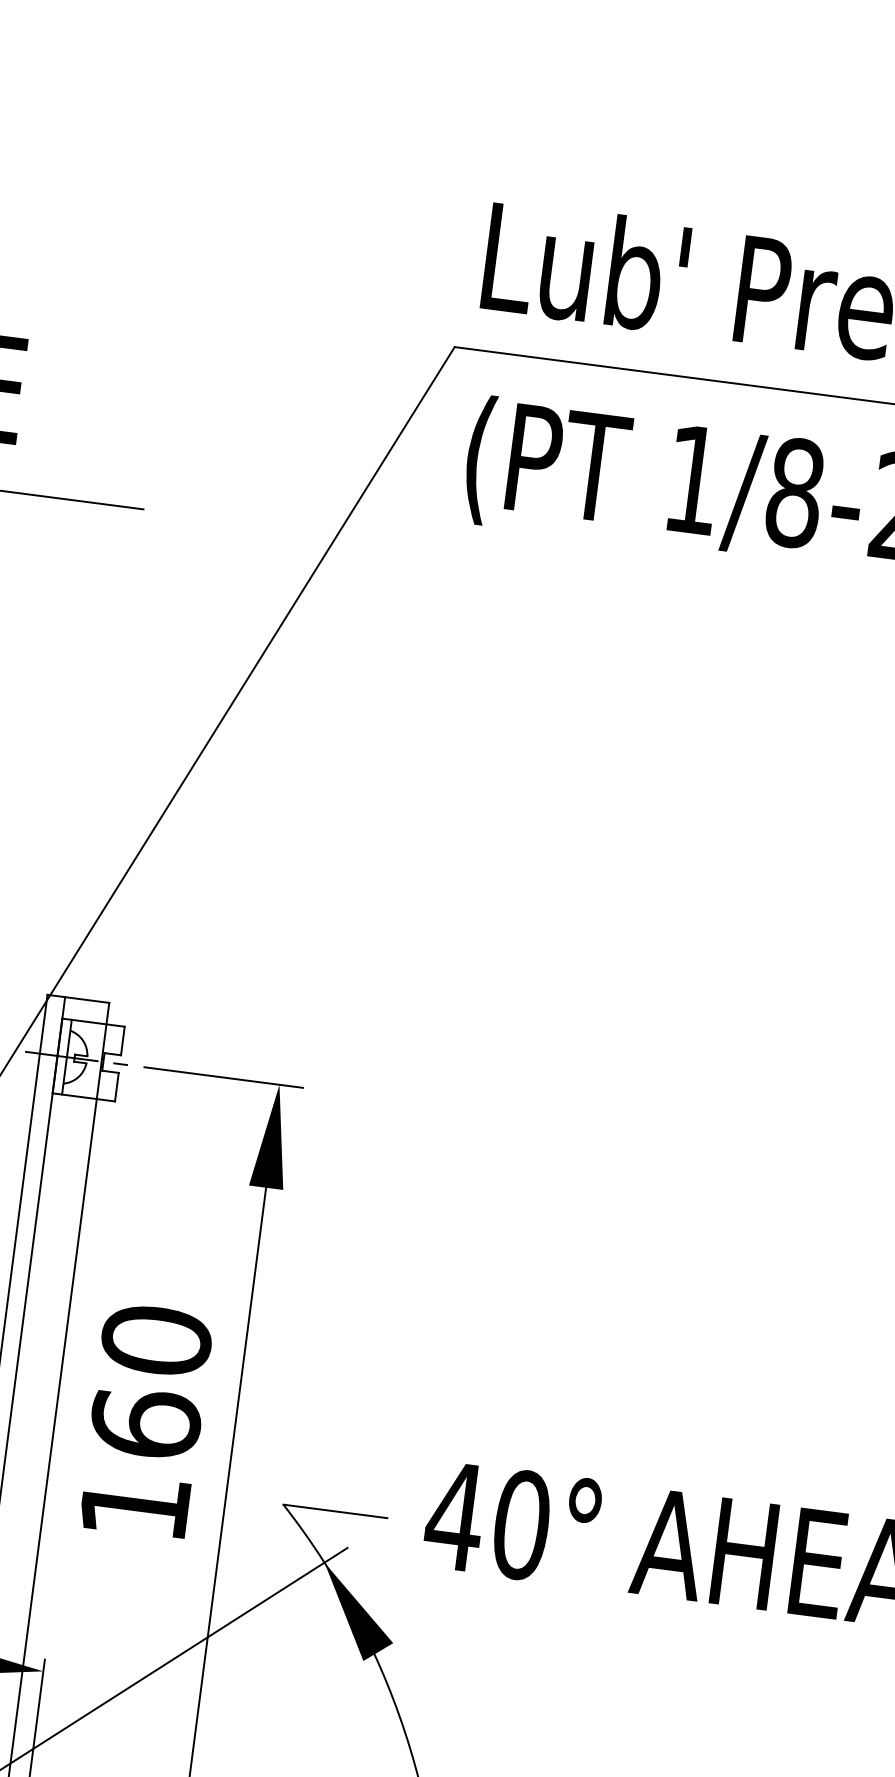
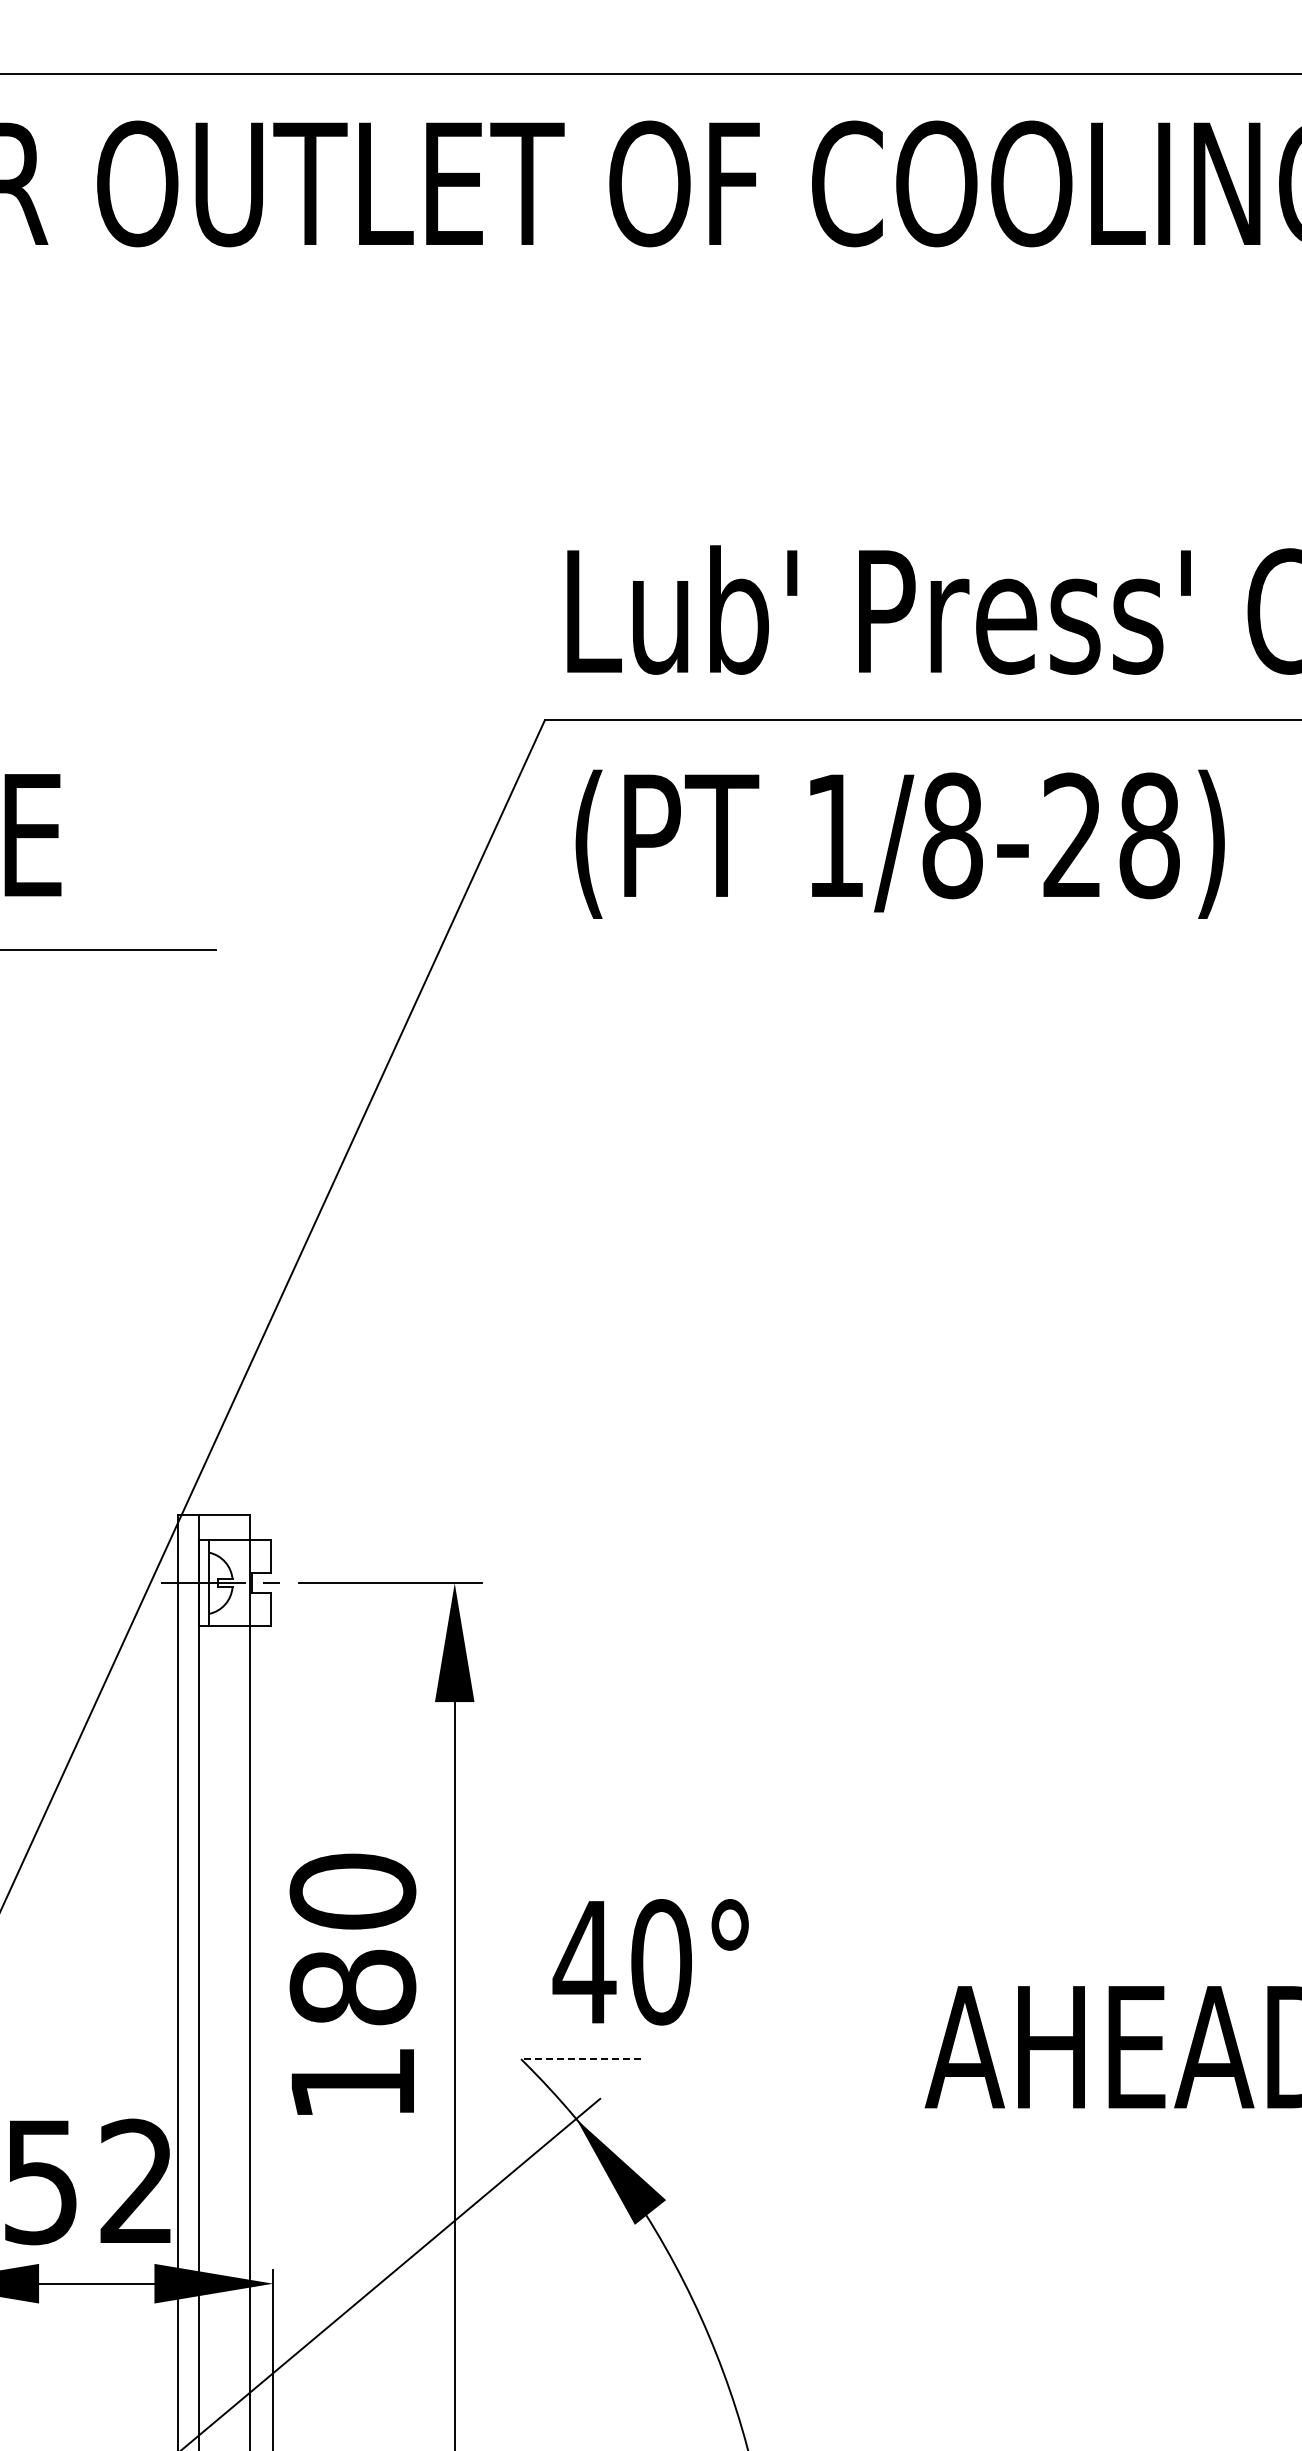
text: (145, 1423) -> (352, 1987), 160 -> 180
line: (335, 1511) -> (581, 2059), solid -> dashed
text: (512, 1524) -> (650, 1962), moved

